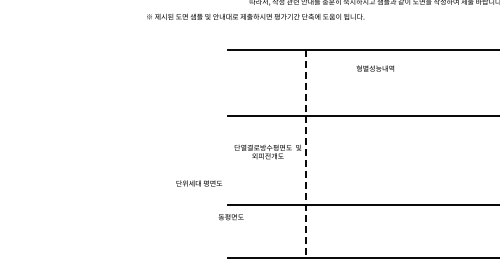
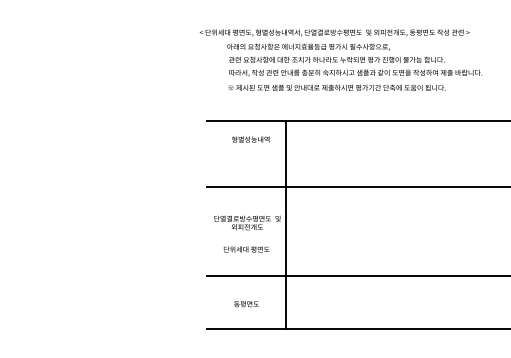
text: (255, 16) -> (336, 87), moved
text: (375, 68) -> (250, 139), moved
line: (306, 154) -> (285, 225), dashed -> solid
text: (199, 183) -> (246, 249), moved
text: (231, 217) -> (246, 304), moved

